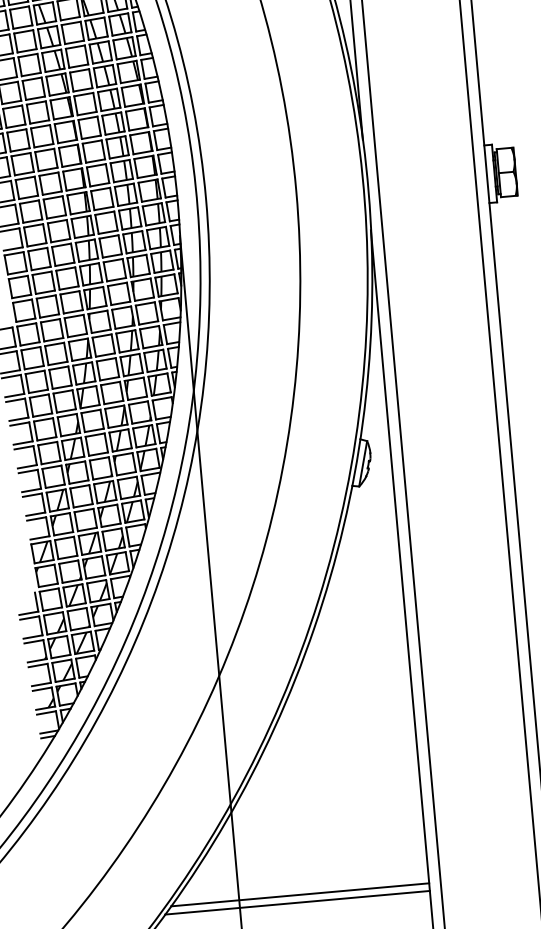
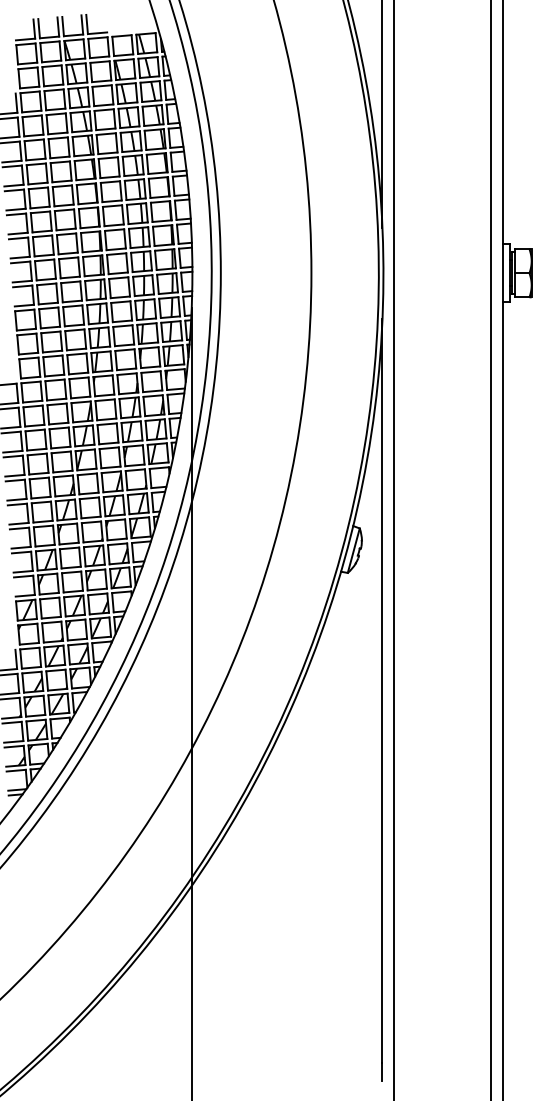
line: (299, 894) -> (252, 974), removed
line: (297, 903) -> (249, 982), removed

